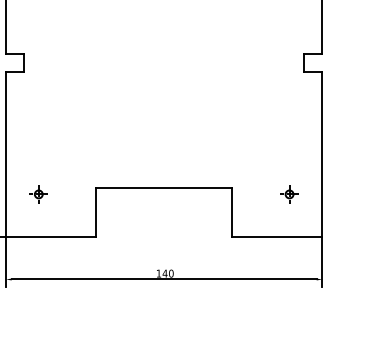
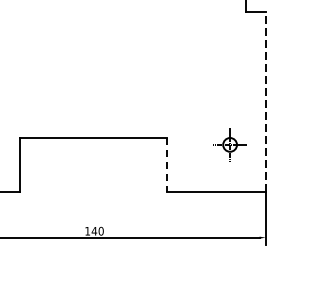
line: (322, 154) -> (265, 101), solid -> dashed
part: (289, 194) -> (229, 145), size x1.6
line: (231, 212) -> (166, 164), solid -> dashed

